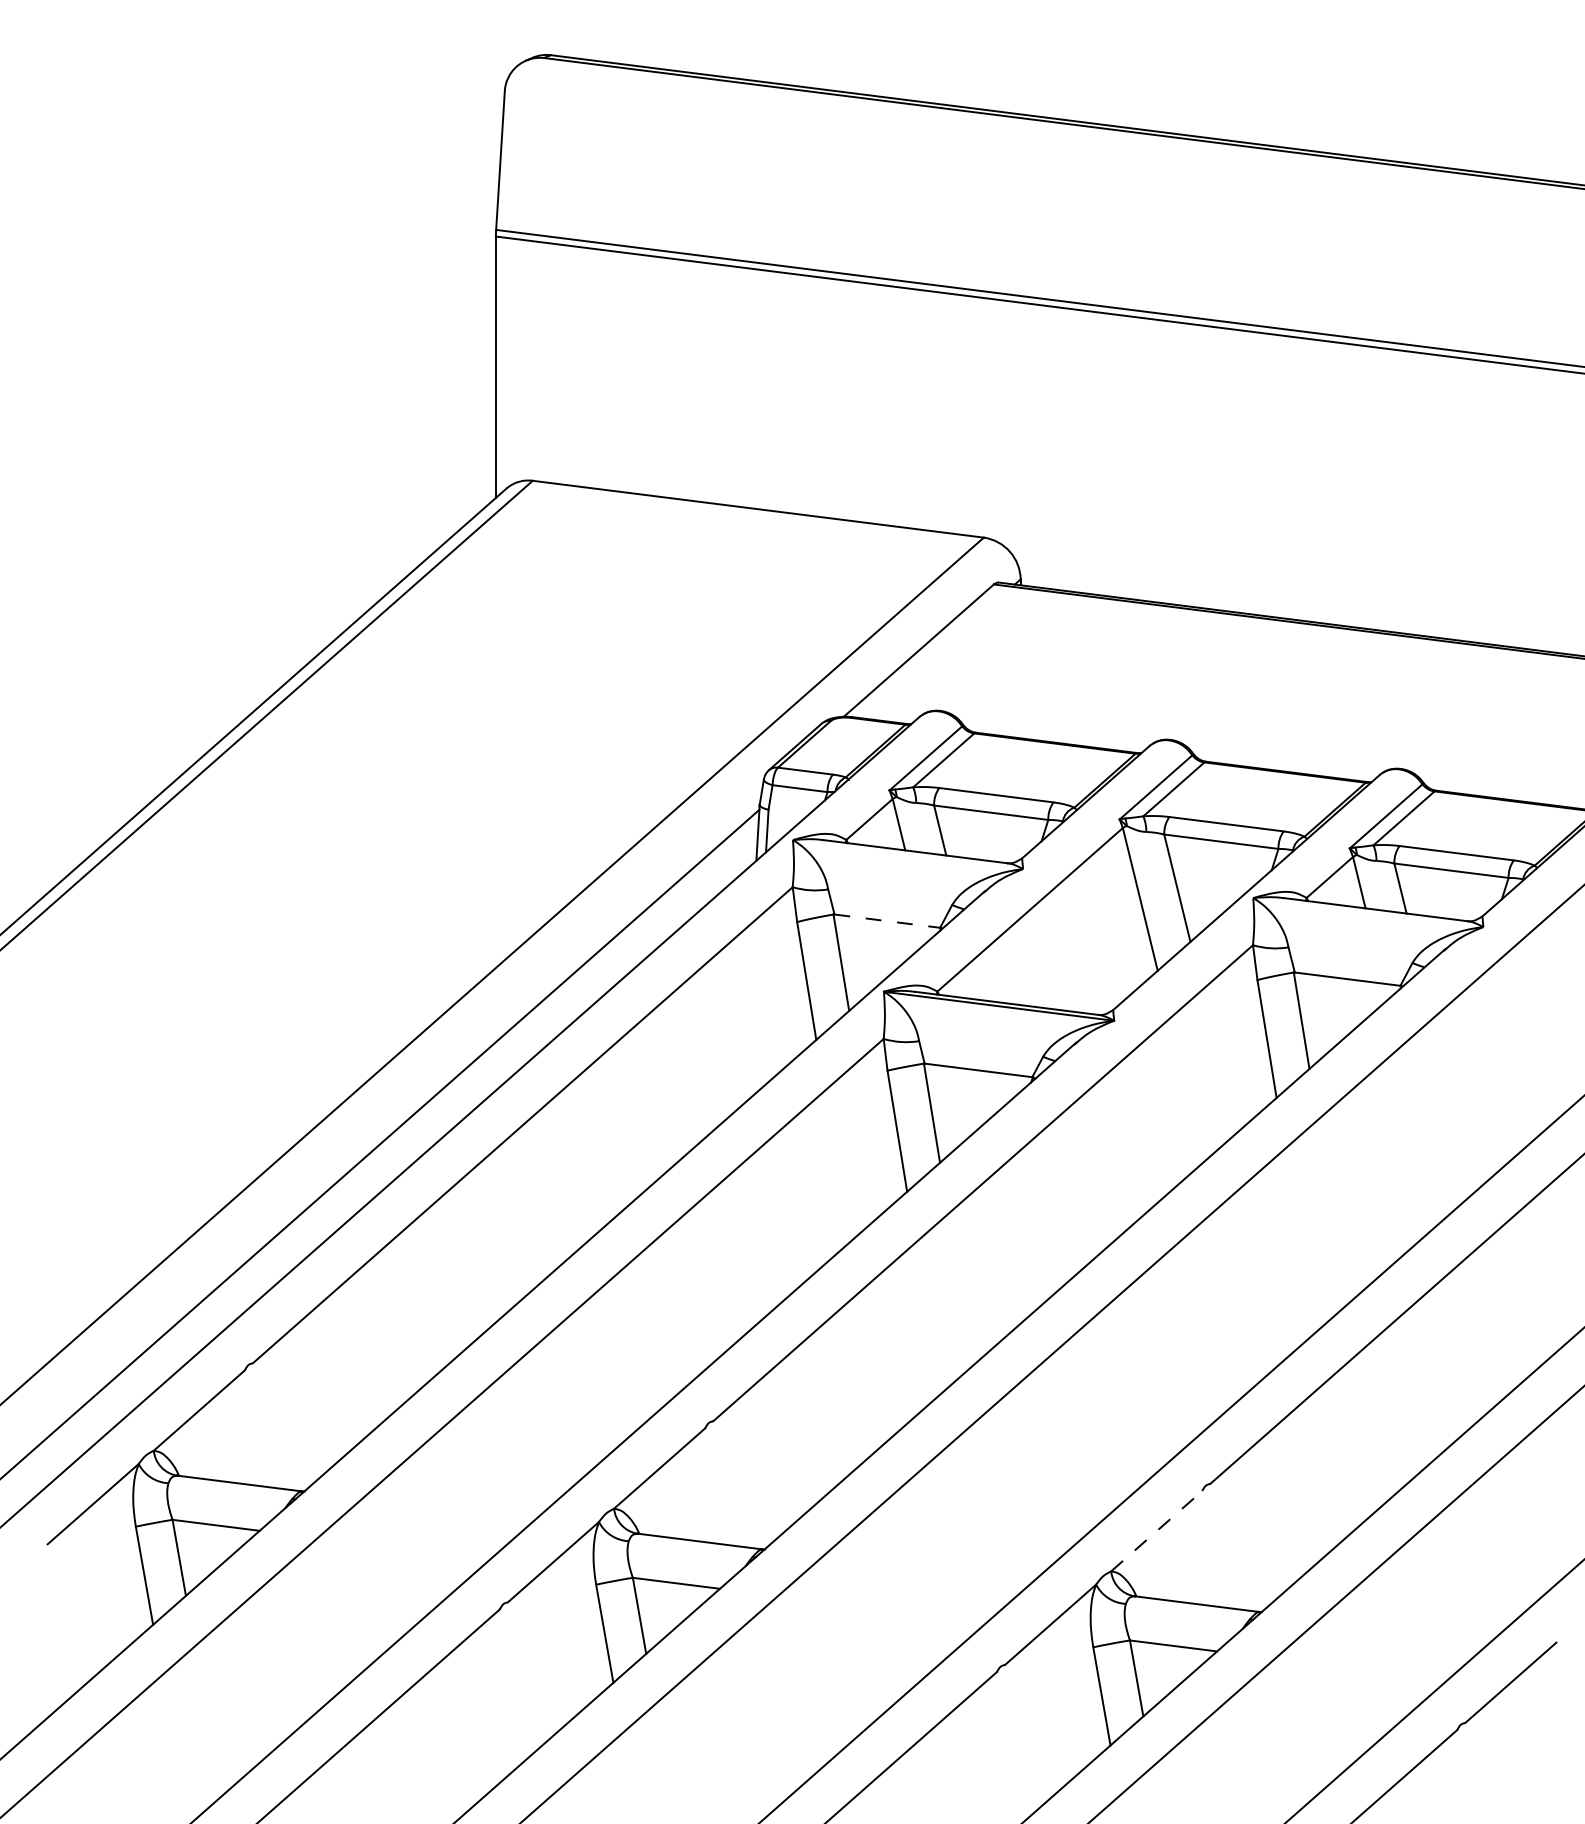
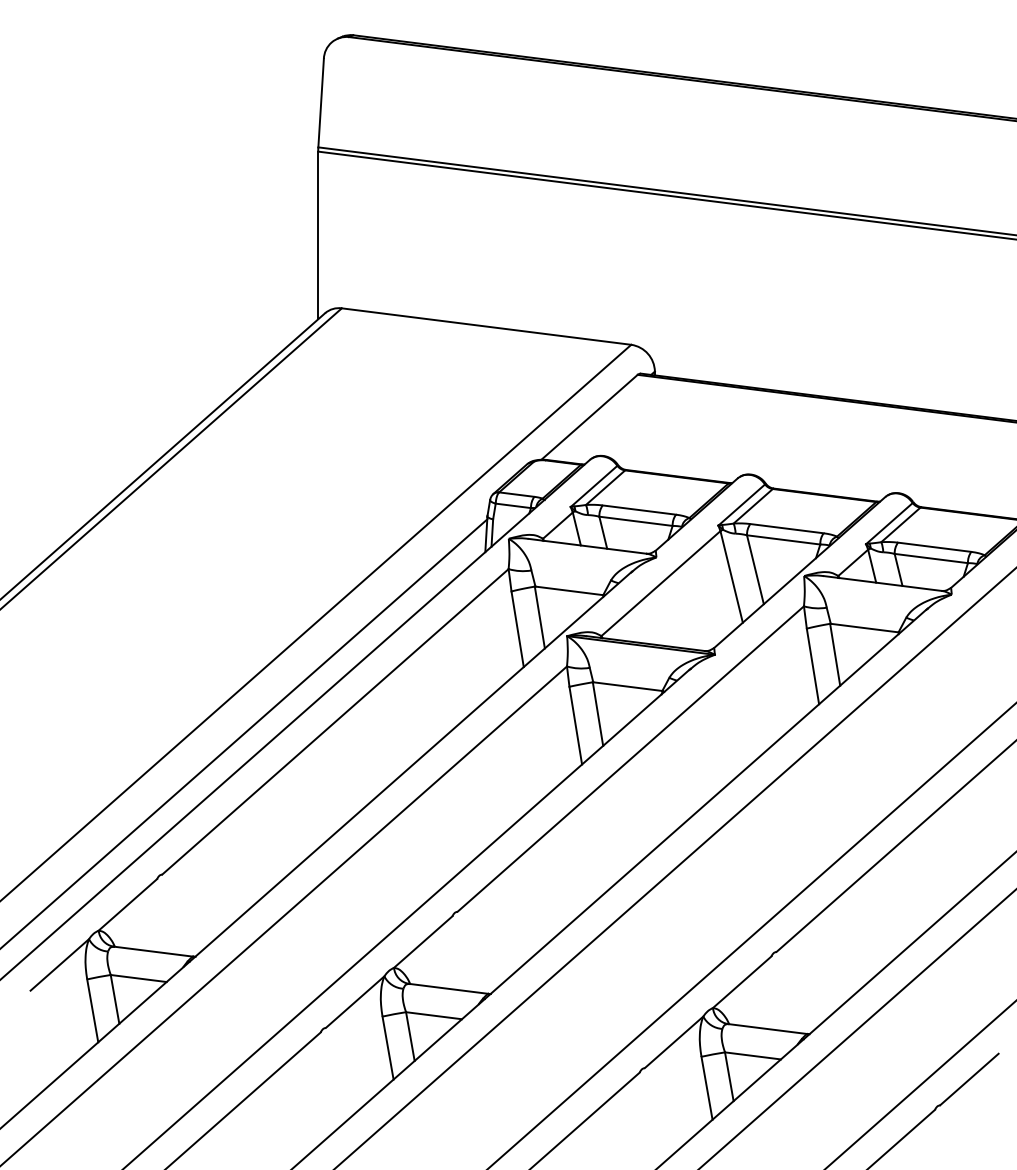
line: (887, 920) -> (569, 590), dashed -> solid
line: (1157, 1531) -> (742, 982), dashed -> solid

